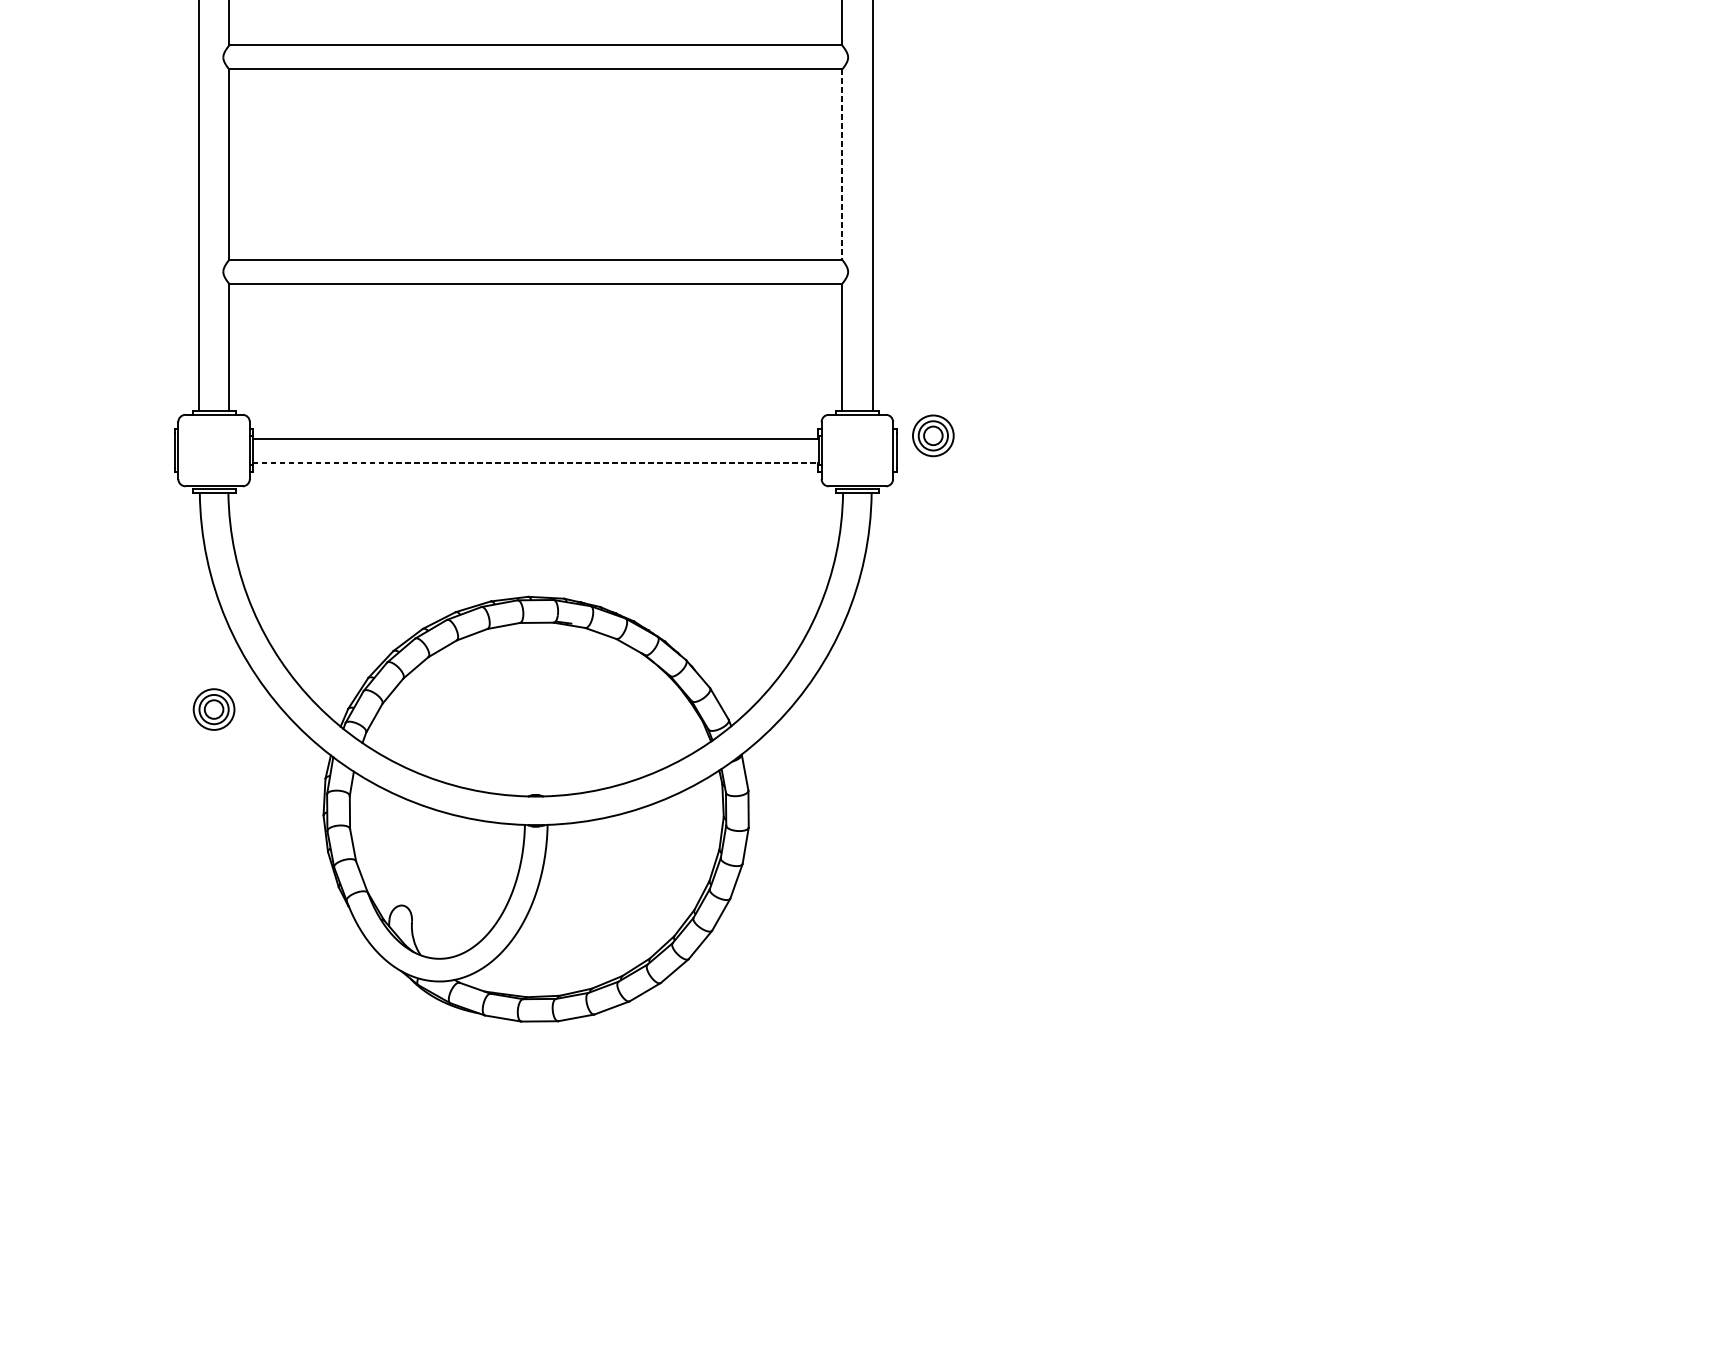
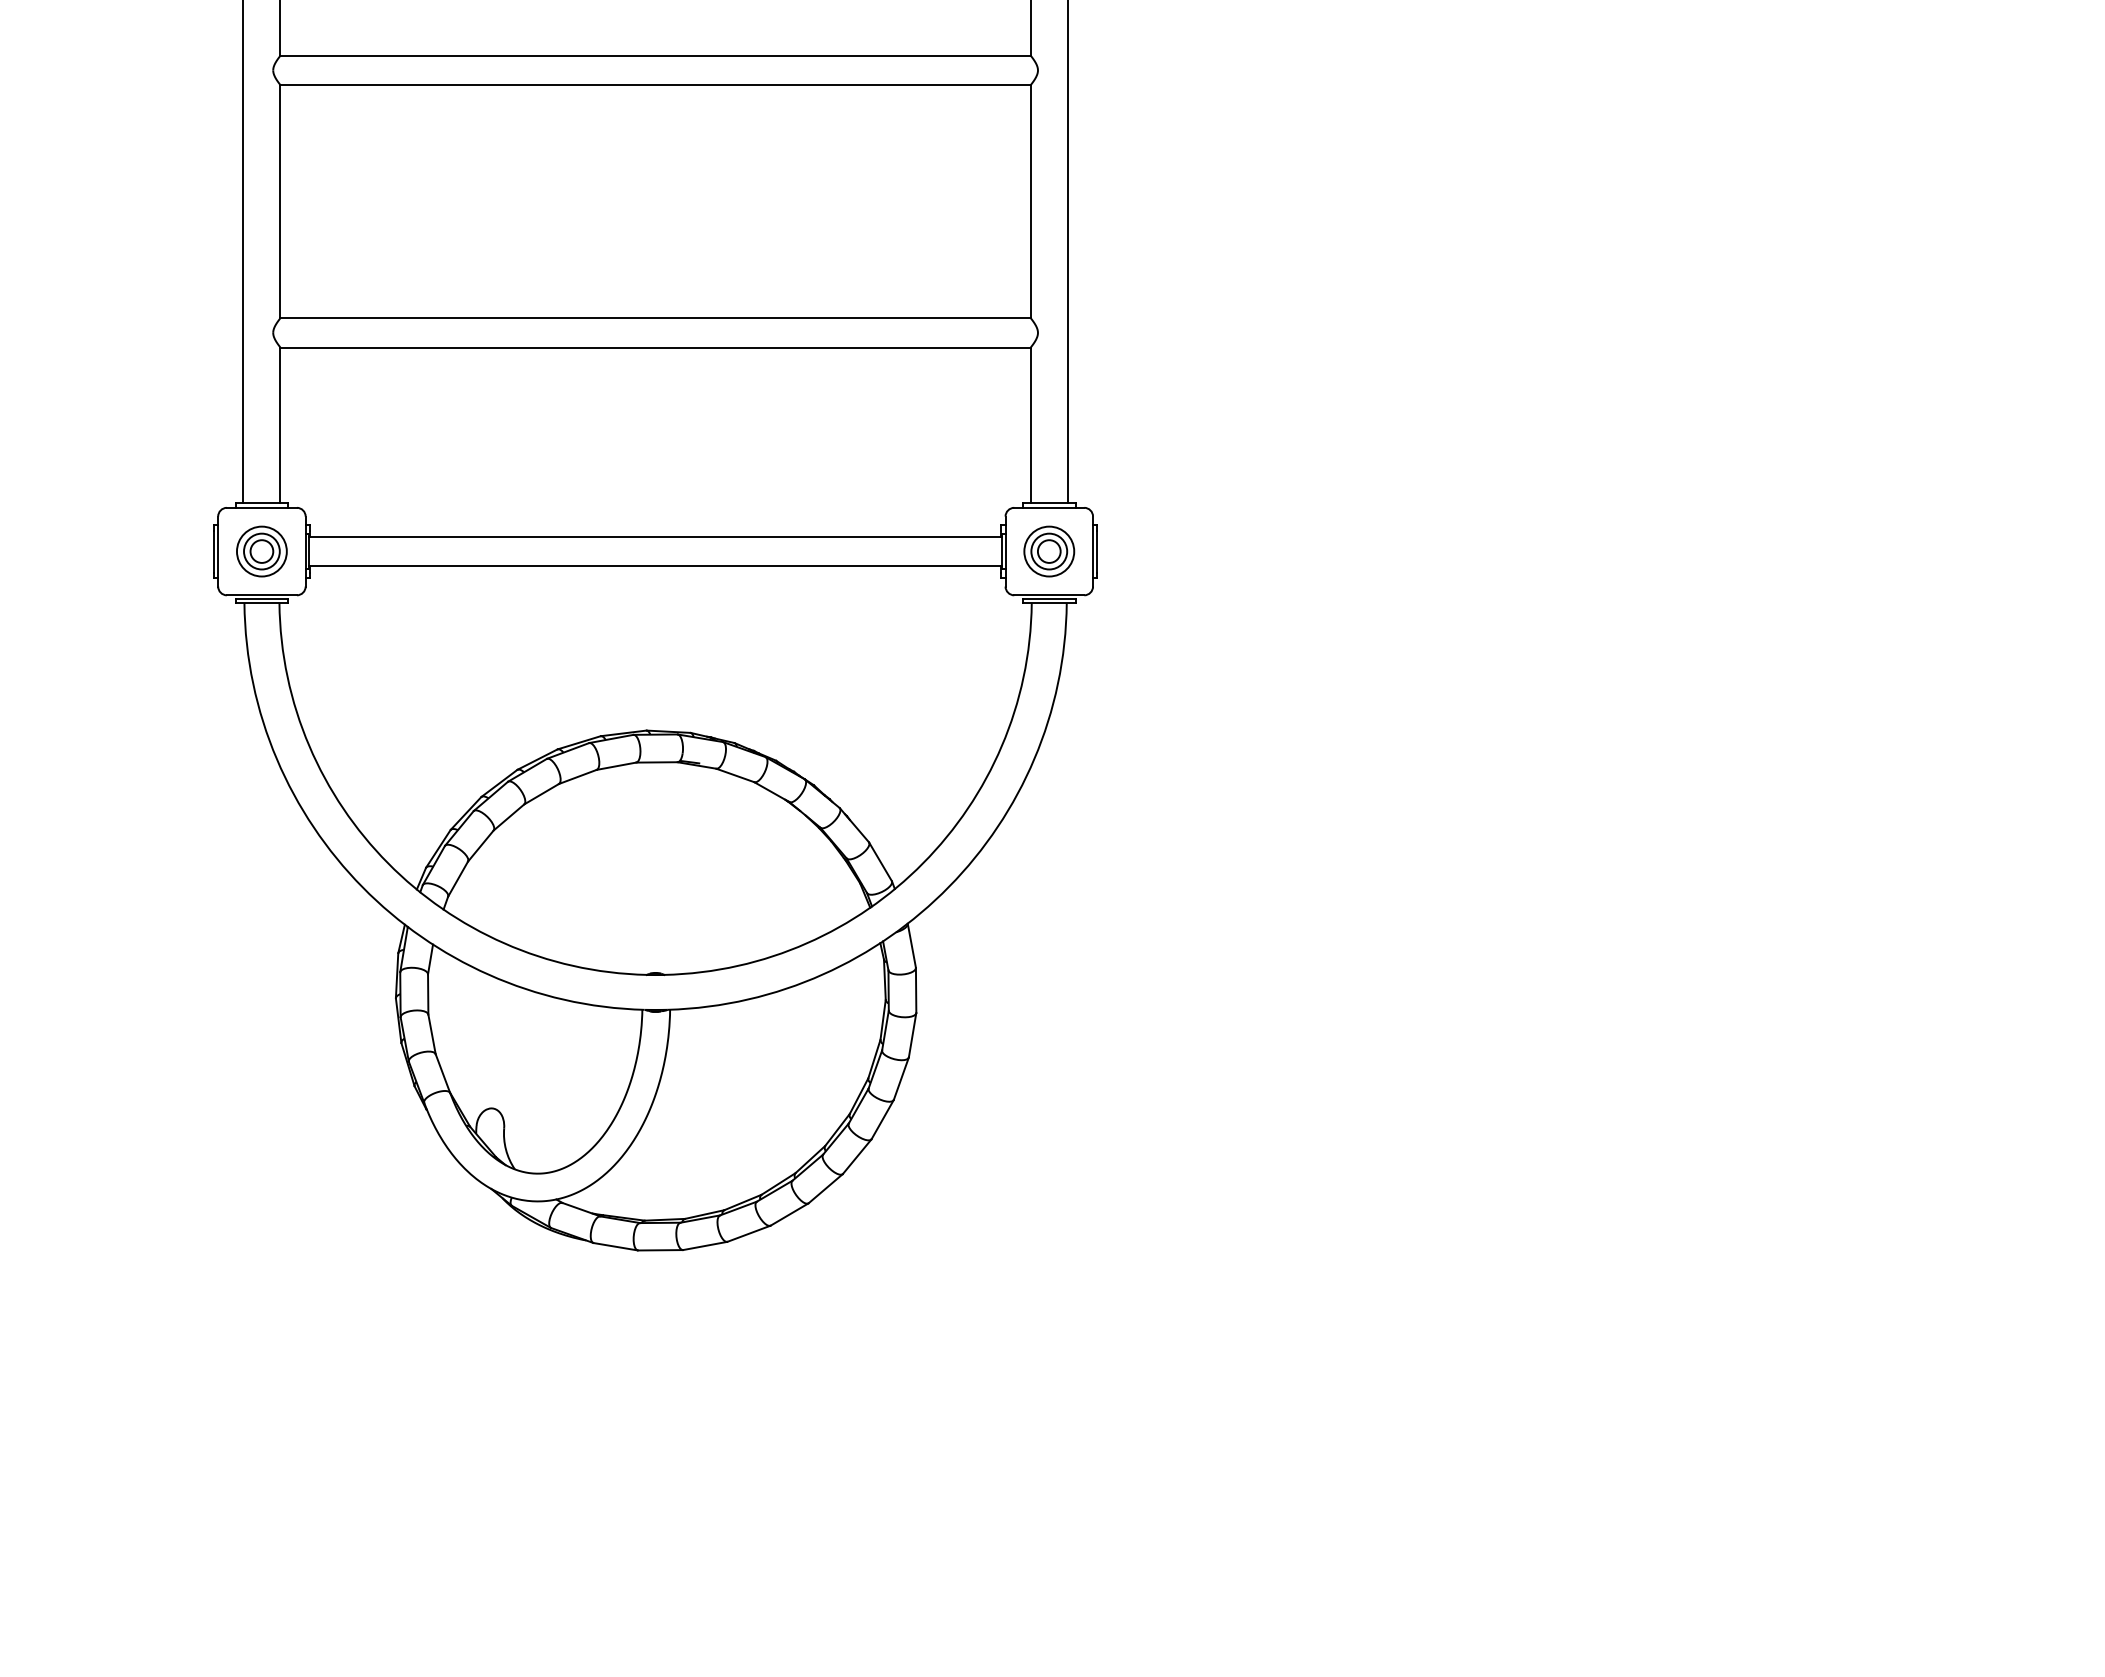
line: (842, 164) -> (1030, 201), dashed -> solid
part: (933, 435) -> (1049, 551), moved
line: (536, 462) -> (656, 566), dashed -> solid
part: (213, 709) -> (261, 551), moved

